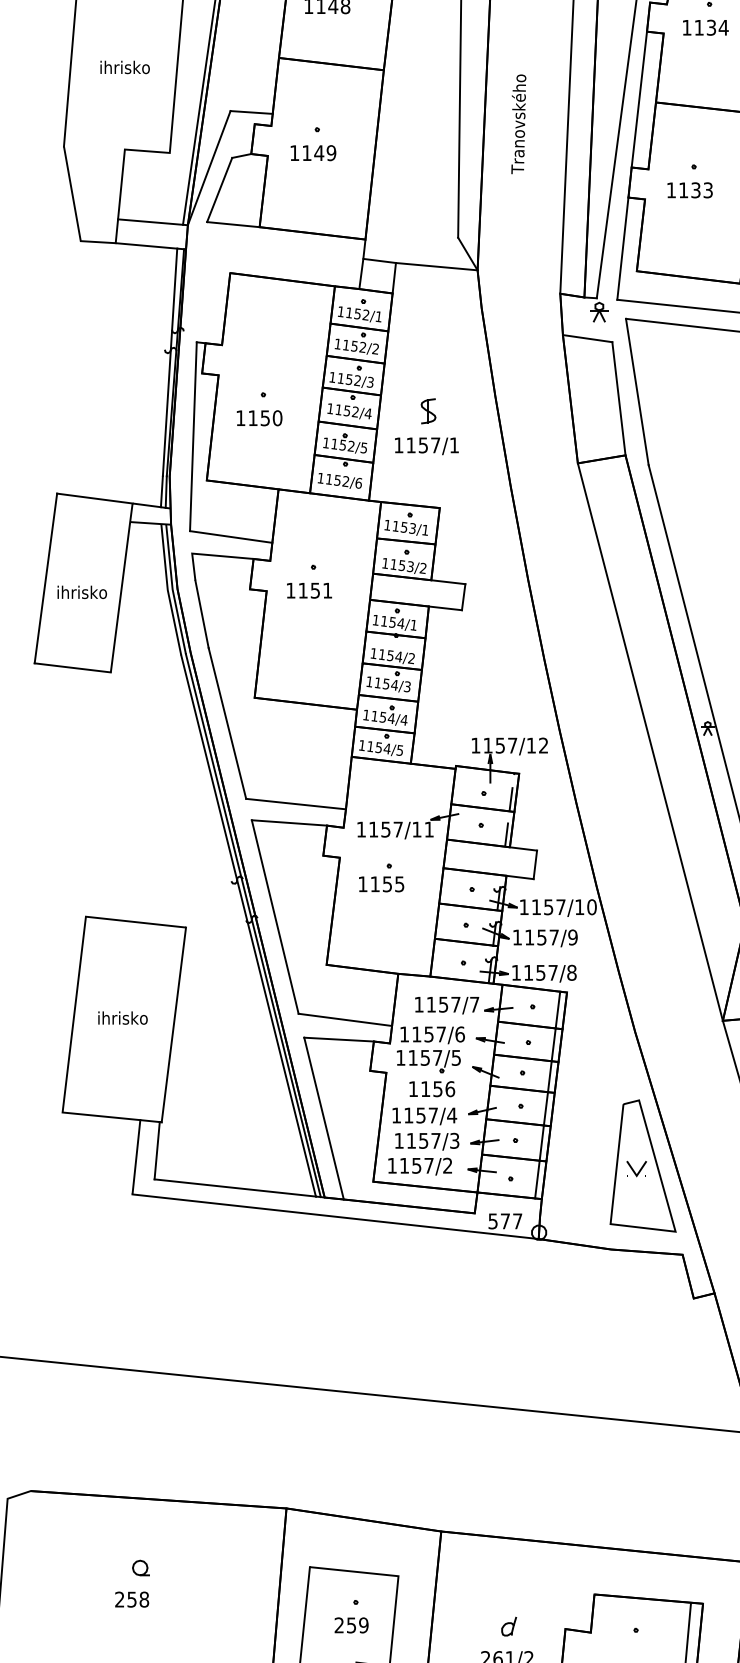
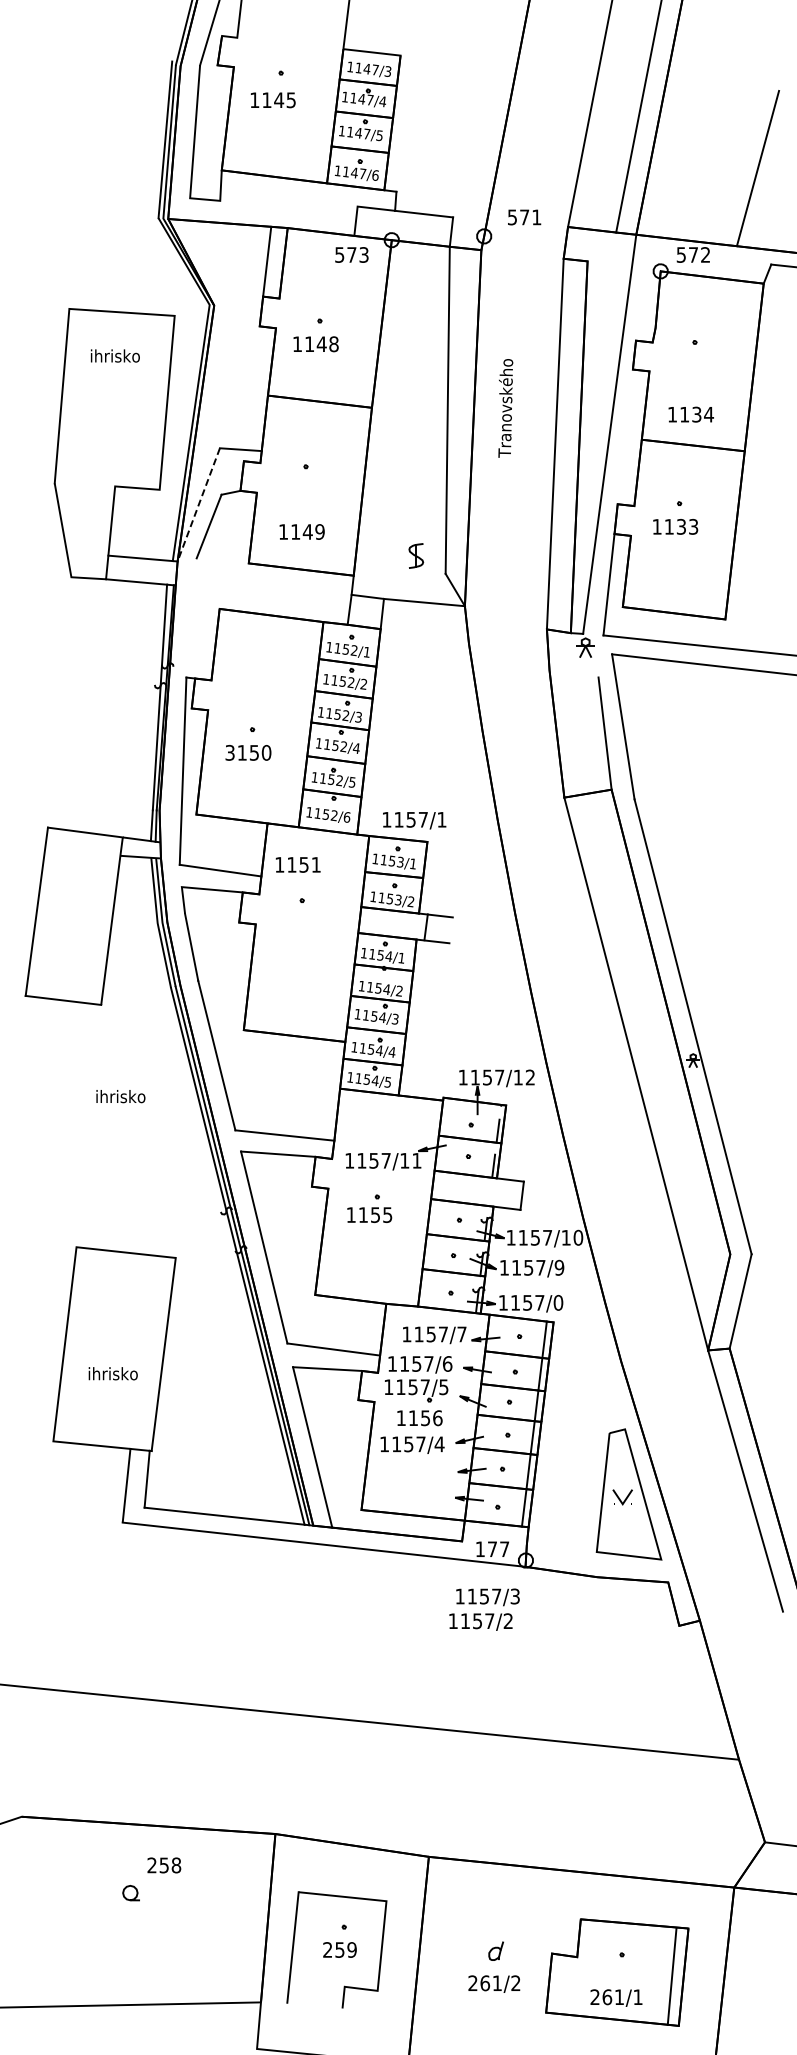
text: (705, 27) -> (690, 414), moved
text: (125, 66) -> (115, 355), moved
line: (638, 99) -> (624, 436), removed
text: (518, 124) -> (505, 408), moved
text: (312, 152) -> (301, 531), moved
line: (208, 168) -> (198, 505), solid -> dashed
line: (233, 224) -> (222, 560), removed
line: (587, 338) -> (573, 673), removed
part: (428, 410) -> (416, 555), moved
text: (240, 417) -> (229, 752), 1150 -> 3150
text: (426, 446) -> (414, 820), moved
text: (308, 590) -> (297, 864), moved
text: (81, 592) -> (120, 1096), moved
line: (463, 597) -> (425, 927), moved
text: (571, 972) -> (558, 1302), 1157/8 -> 1157/0
text: (122, 1017) -> (112, 1373), moved
text: (423, 1153) -> (484, 1609), moved
text: (492, 1221) -> (479, 1549), 577 -> 177
text: (132, 1599) -> (164, 1865), moved

